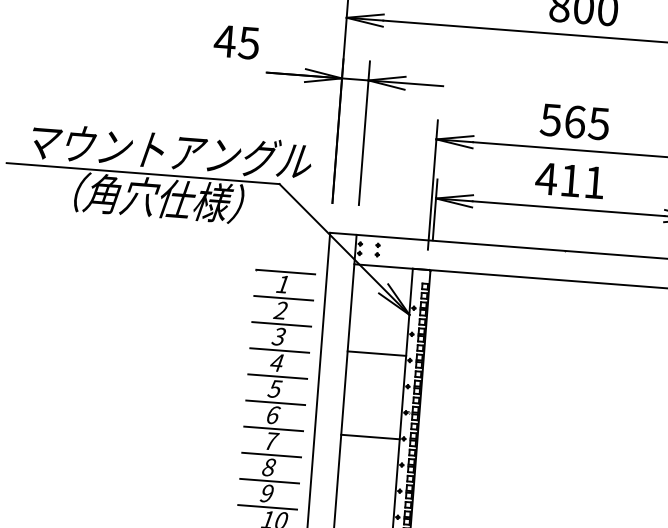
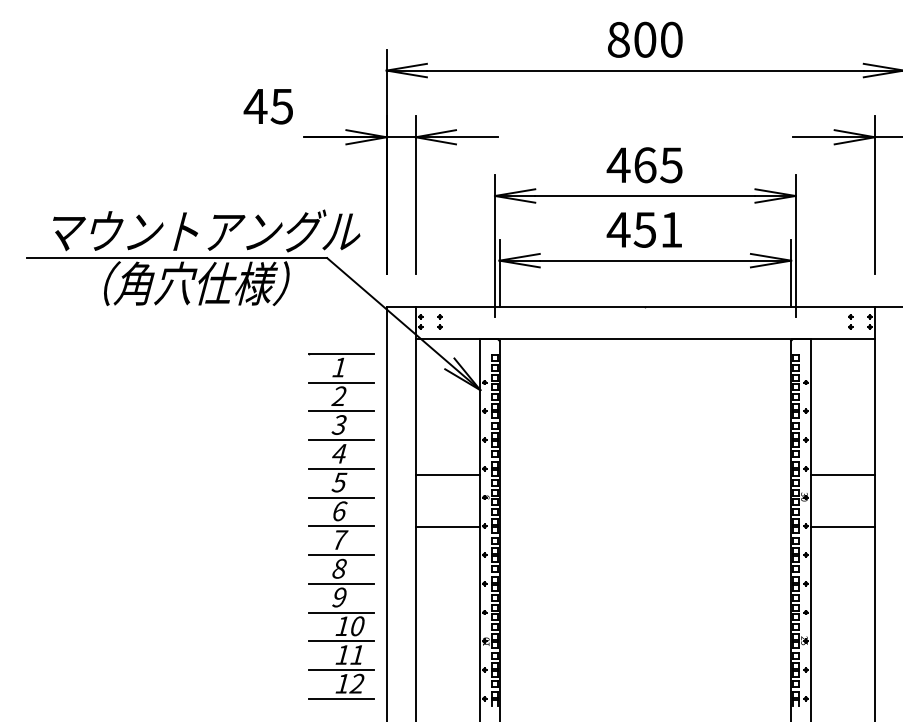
text: (550, 120) -> (618, 165), 565 -> 465
text: (570, 180) -> (644, 229), 411 -> 451
line: (376, 353) -> (447, 475), moved

